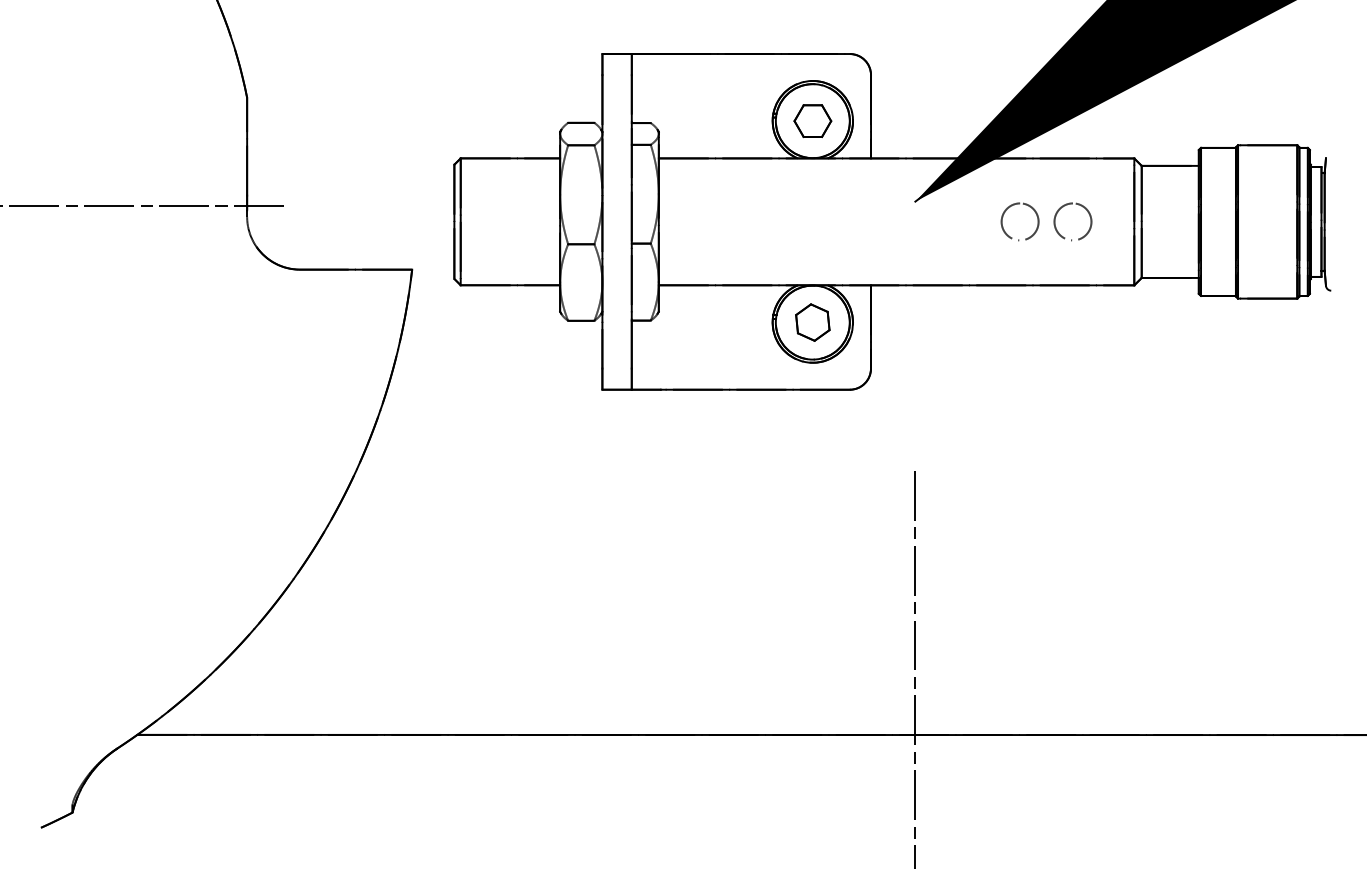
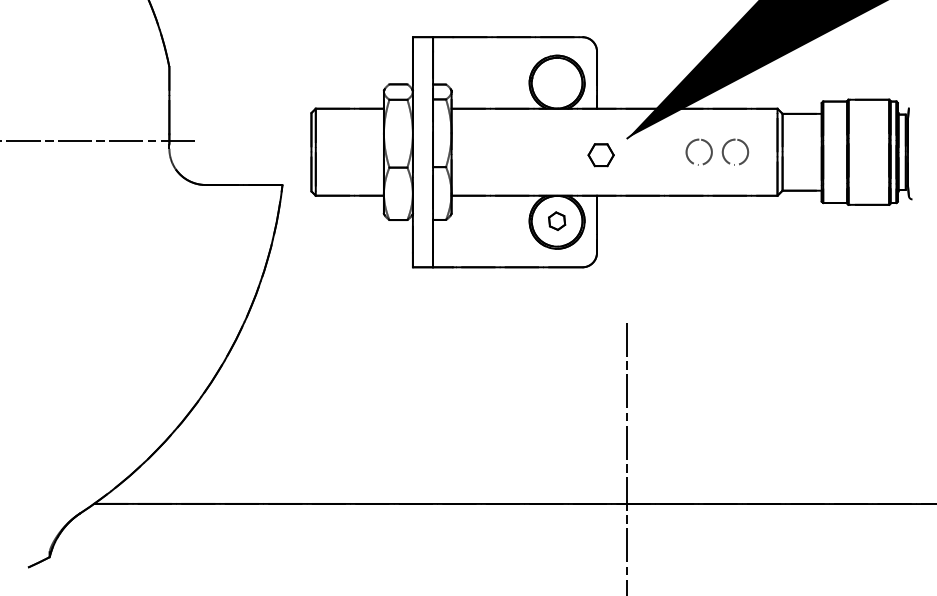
part: (811, 121) -> (600, 155), moved
part: (811, 321) -> (556, 220), size x0.7

